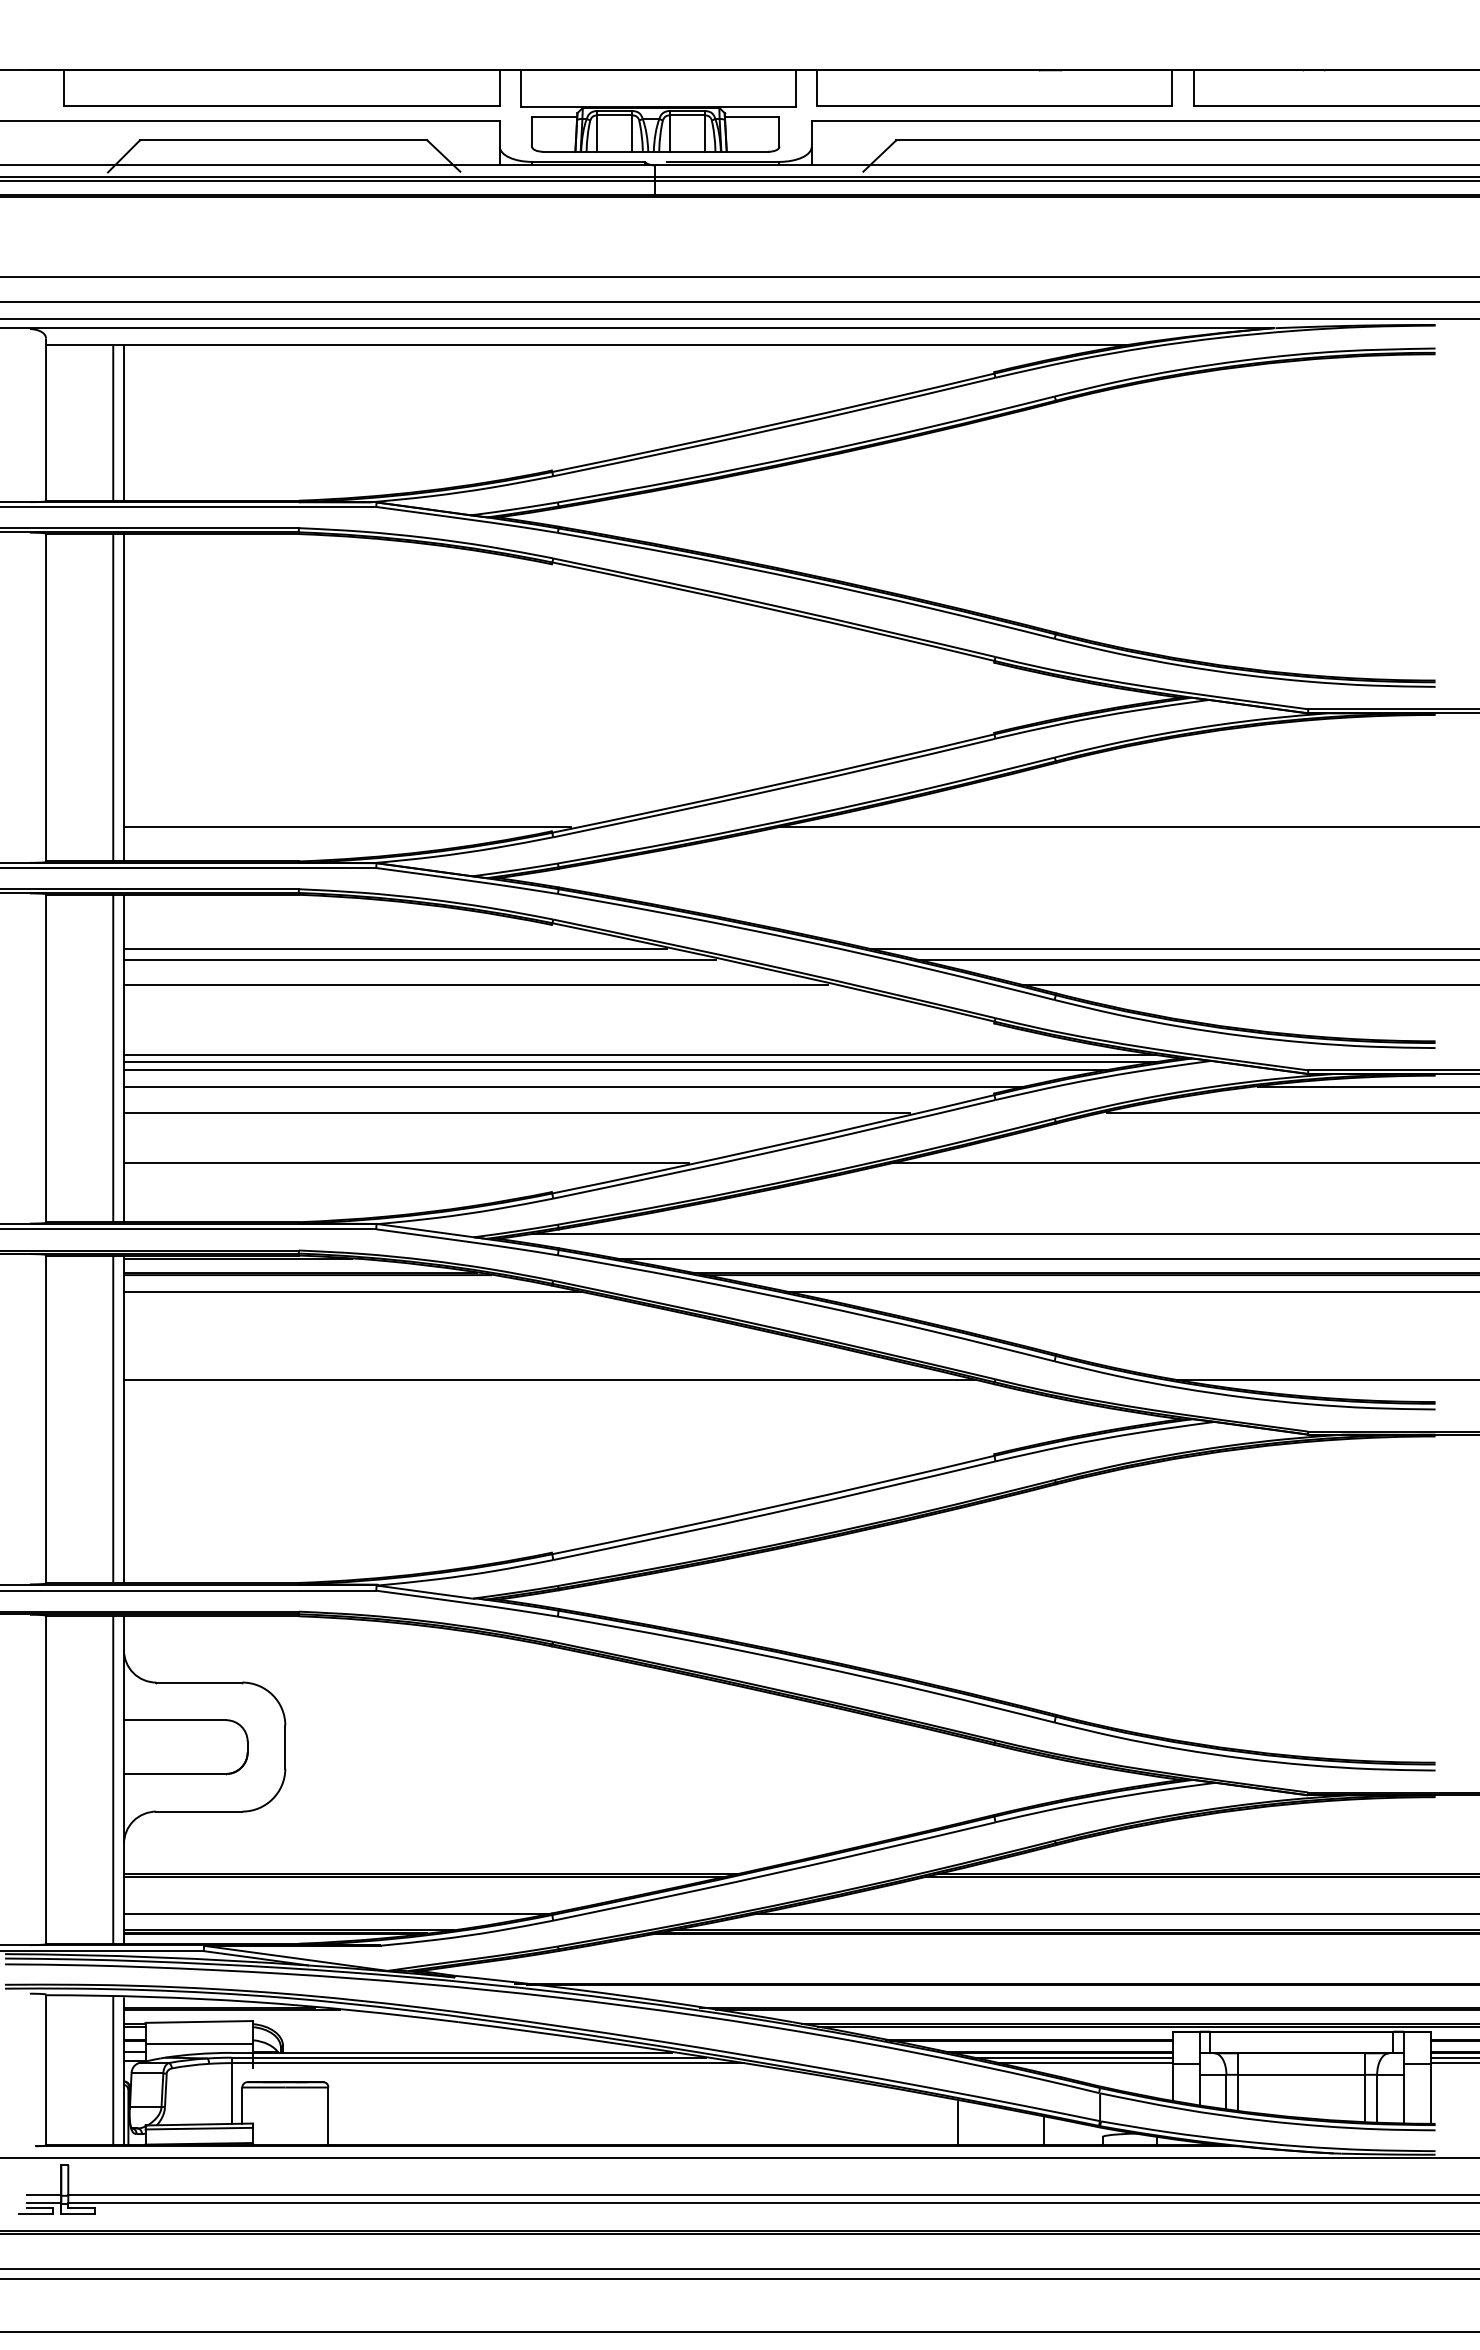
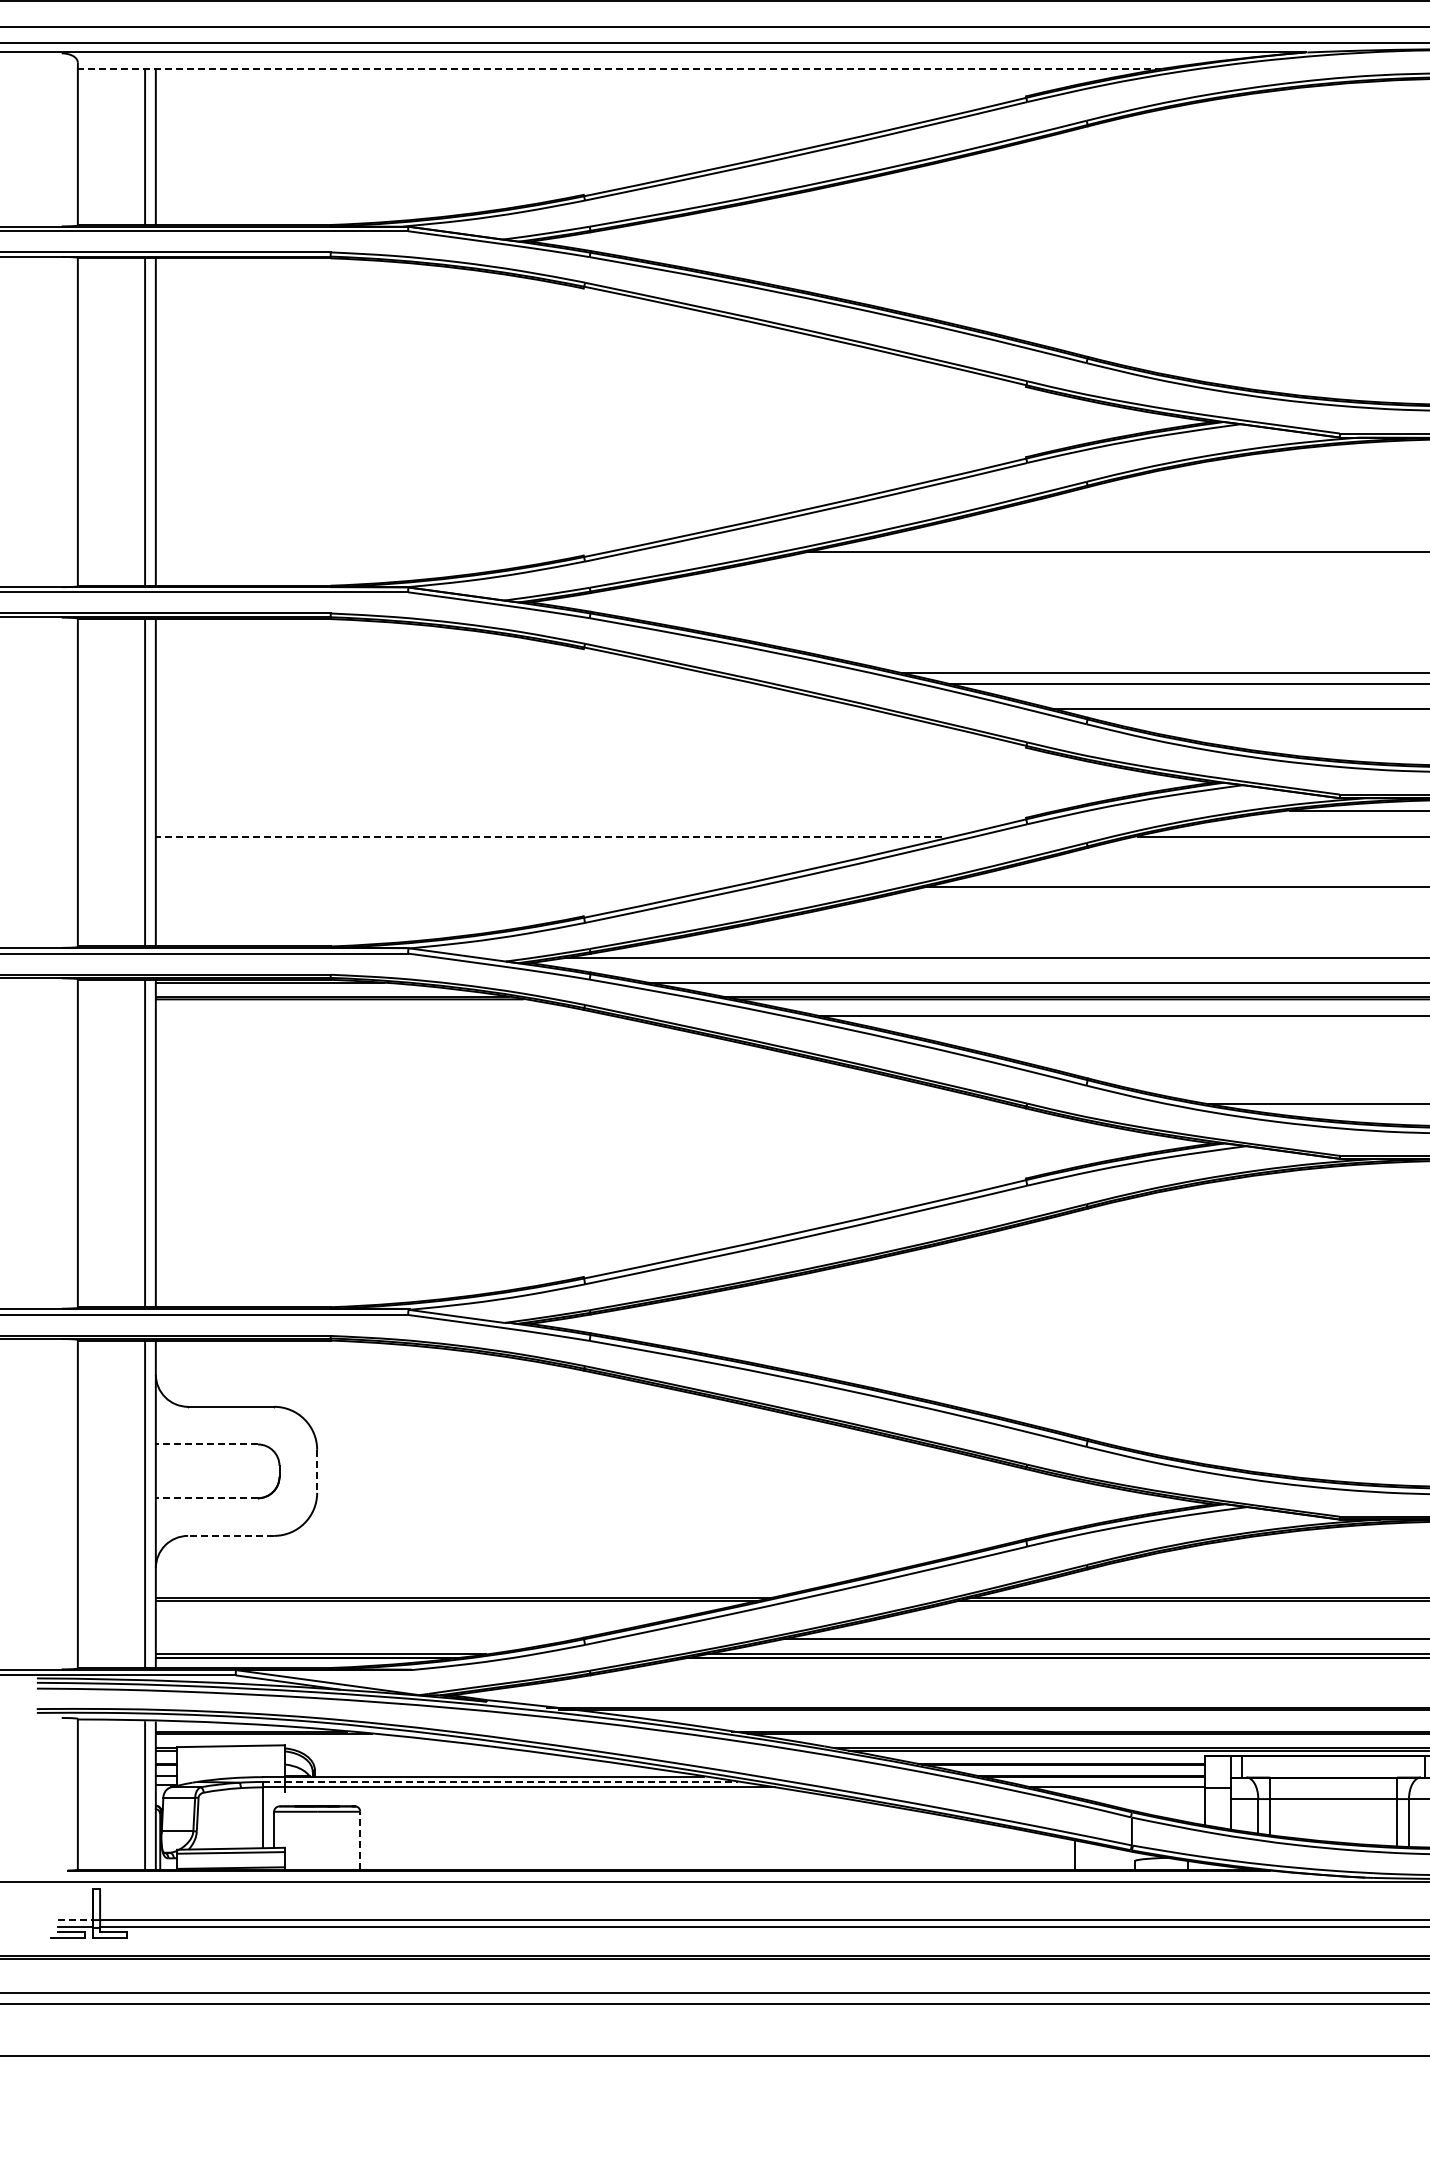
line: (587, 344) -> (619, 68), solid -> dashed
line: (347, 827) -> (379, 551), removed
line: (395, 949) -> (427, 673), removed
line: (420, 959) -> (452, 683), removed
line: (476, 984) -> (508, 708), removed
line: (639, 1054) -> (671, 778), removed
line: (641, 1061) -> (673, 785), removed
line: (616, 1069) -> (648, 793), removed
line: (573, 1087) -> (605, 811), removed
line: (516, 1113) -> (548, 837), solid -> dashed
line: (406, 1163) -> (438, 887), removed
line: (351, 1291) -> (383, 1015), removed
line: (549, 1379) -> (581, 1103), removed
line: (174, 1720) -> (206, 1444), solid -> dashed
line: (285, 1747) -> (317, 1471), solid -> dashed
line: (174, 1773) -> (206, 1497), solid -> dashed
line: (198, 1811) -> (230, 1535), solid -> dashed
line: (335, 1914) -> (367, 1638), removed
line: (199, 2044) -> (231, 1768), removed
line: (469, 2057) -> (501, 1781), solid -> dashed
line: (1072, 2057) -> (1104, 1781), removed
line: (328, 2116) -> (360, 1840), solid -> dashed
line: (957, 2123) -> (989, 1847), removed
line: (44, 2195) -> (76, 1919), solid -> dashed

